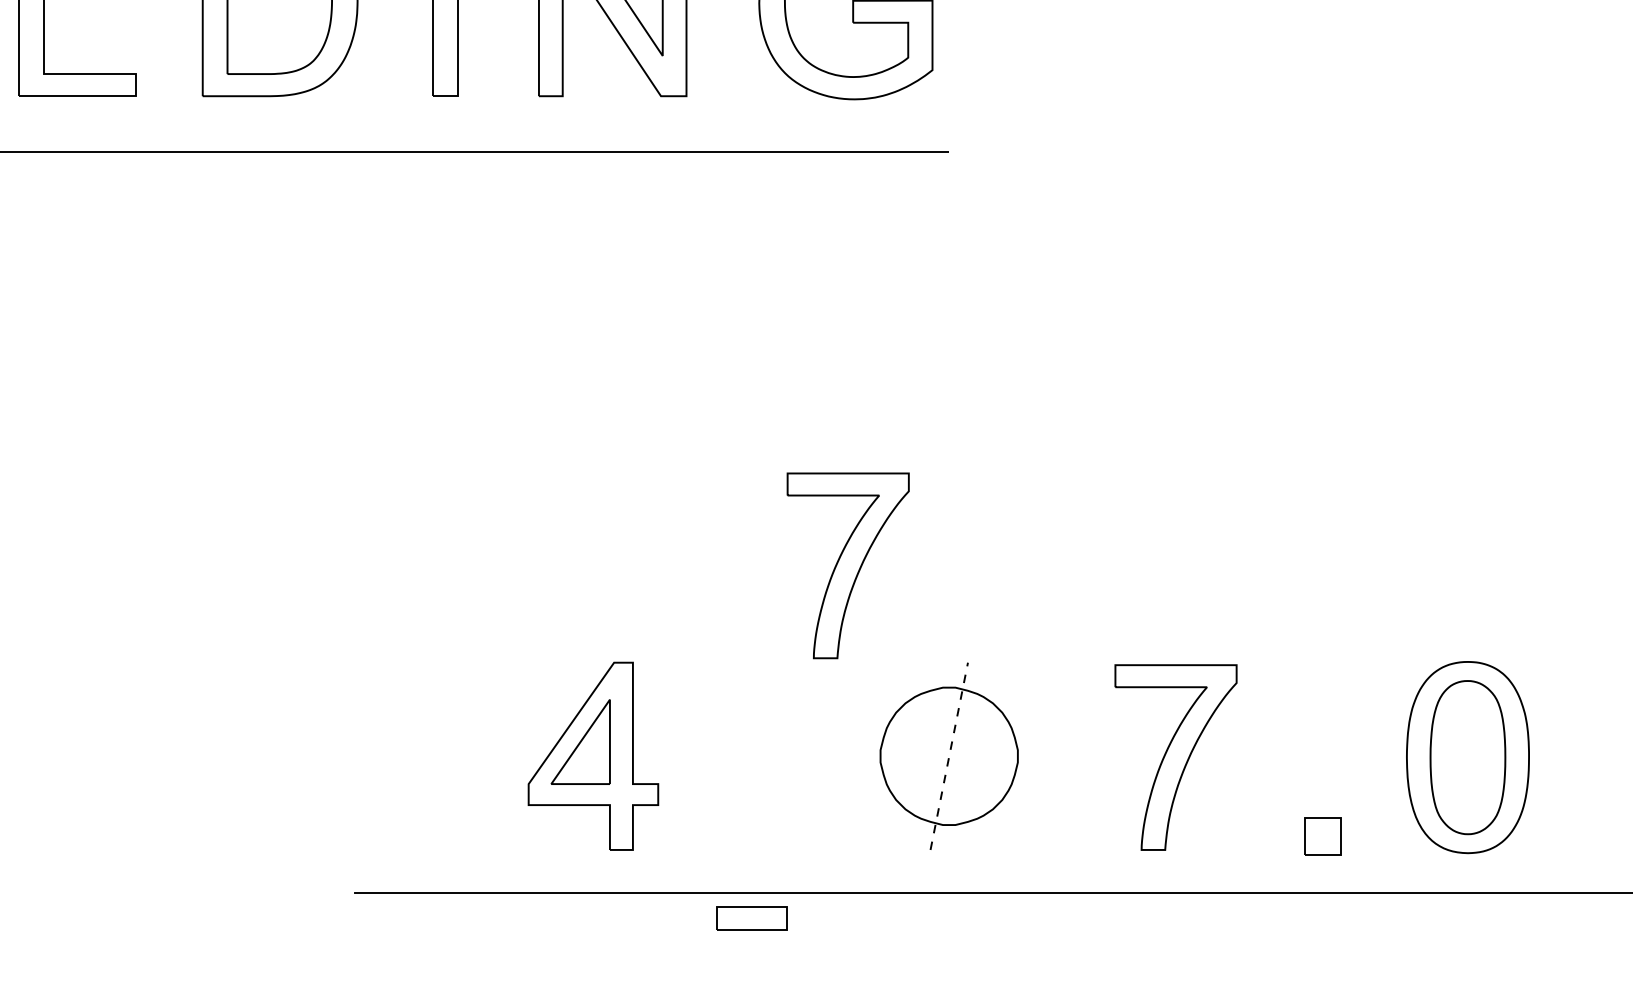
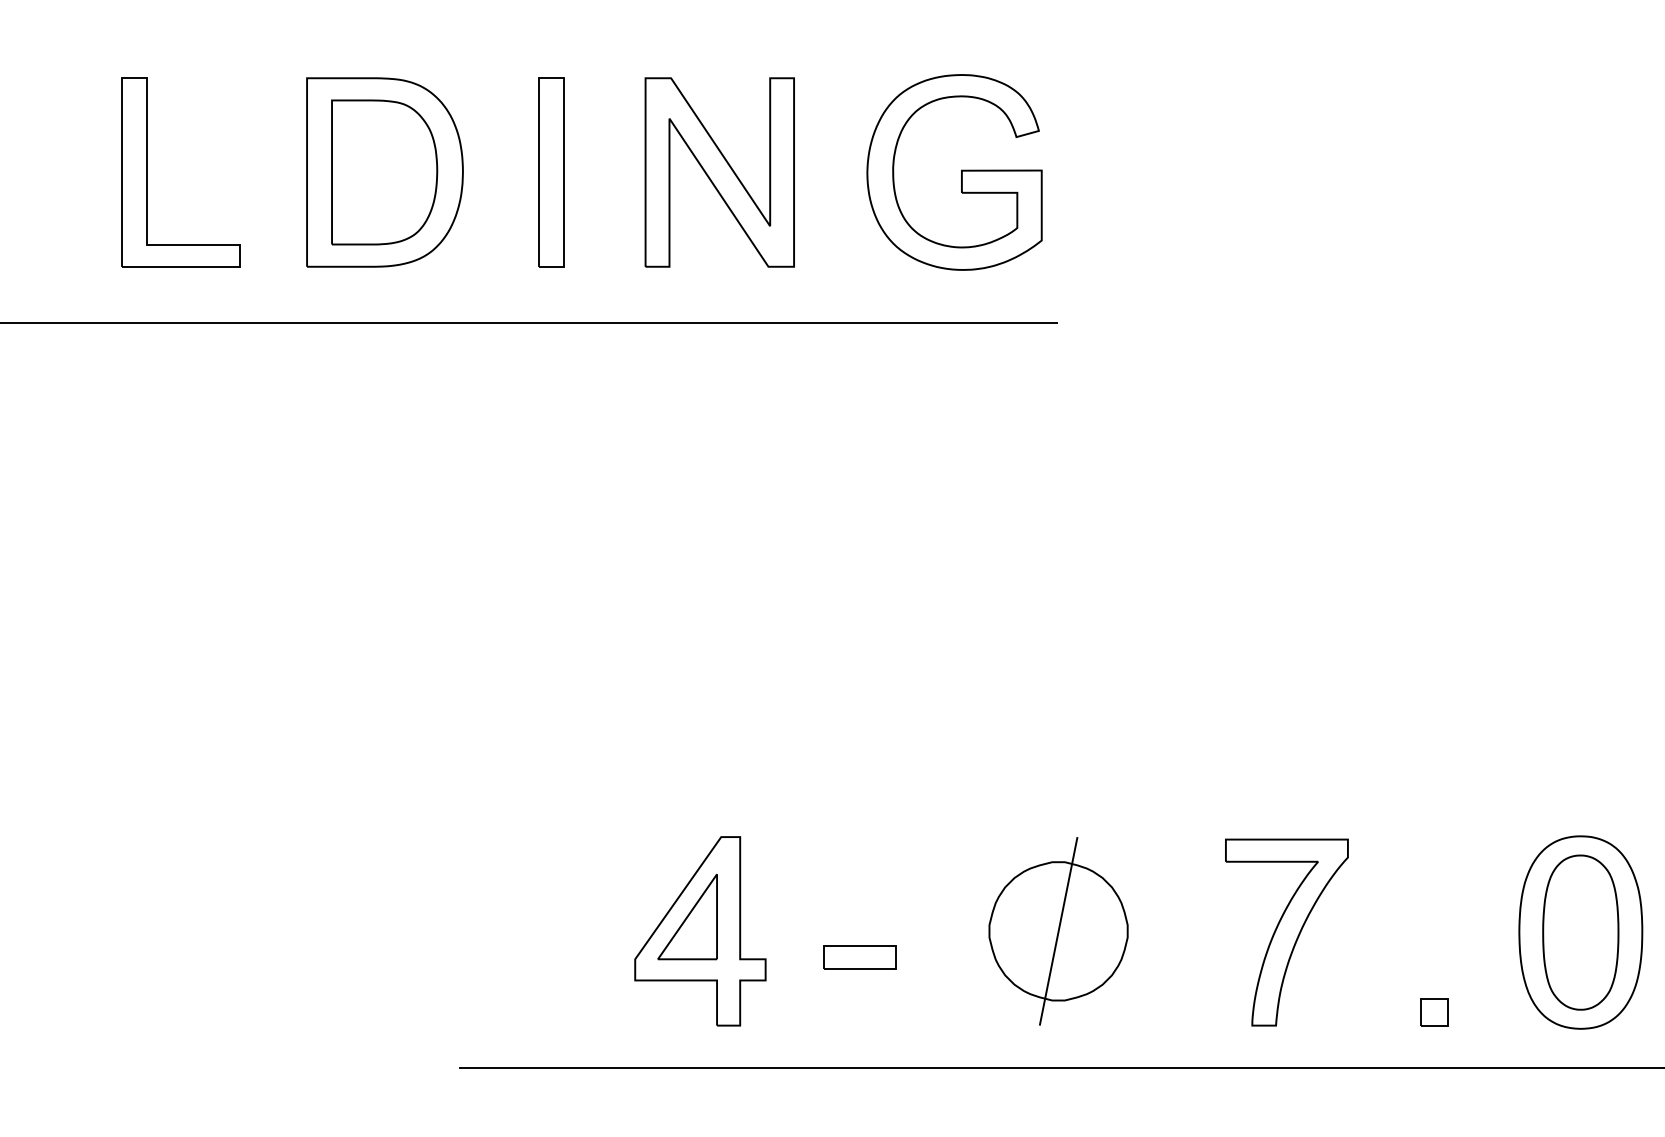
part: (847, 565) -> (956, 739), removed
line: (949, 755) -> (1058, 930), dashed -> solid
part: (1322, 836) -> (1434, 1012), size x0.71
part: (751, 918) -> (859, 957), moved

